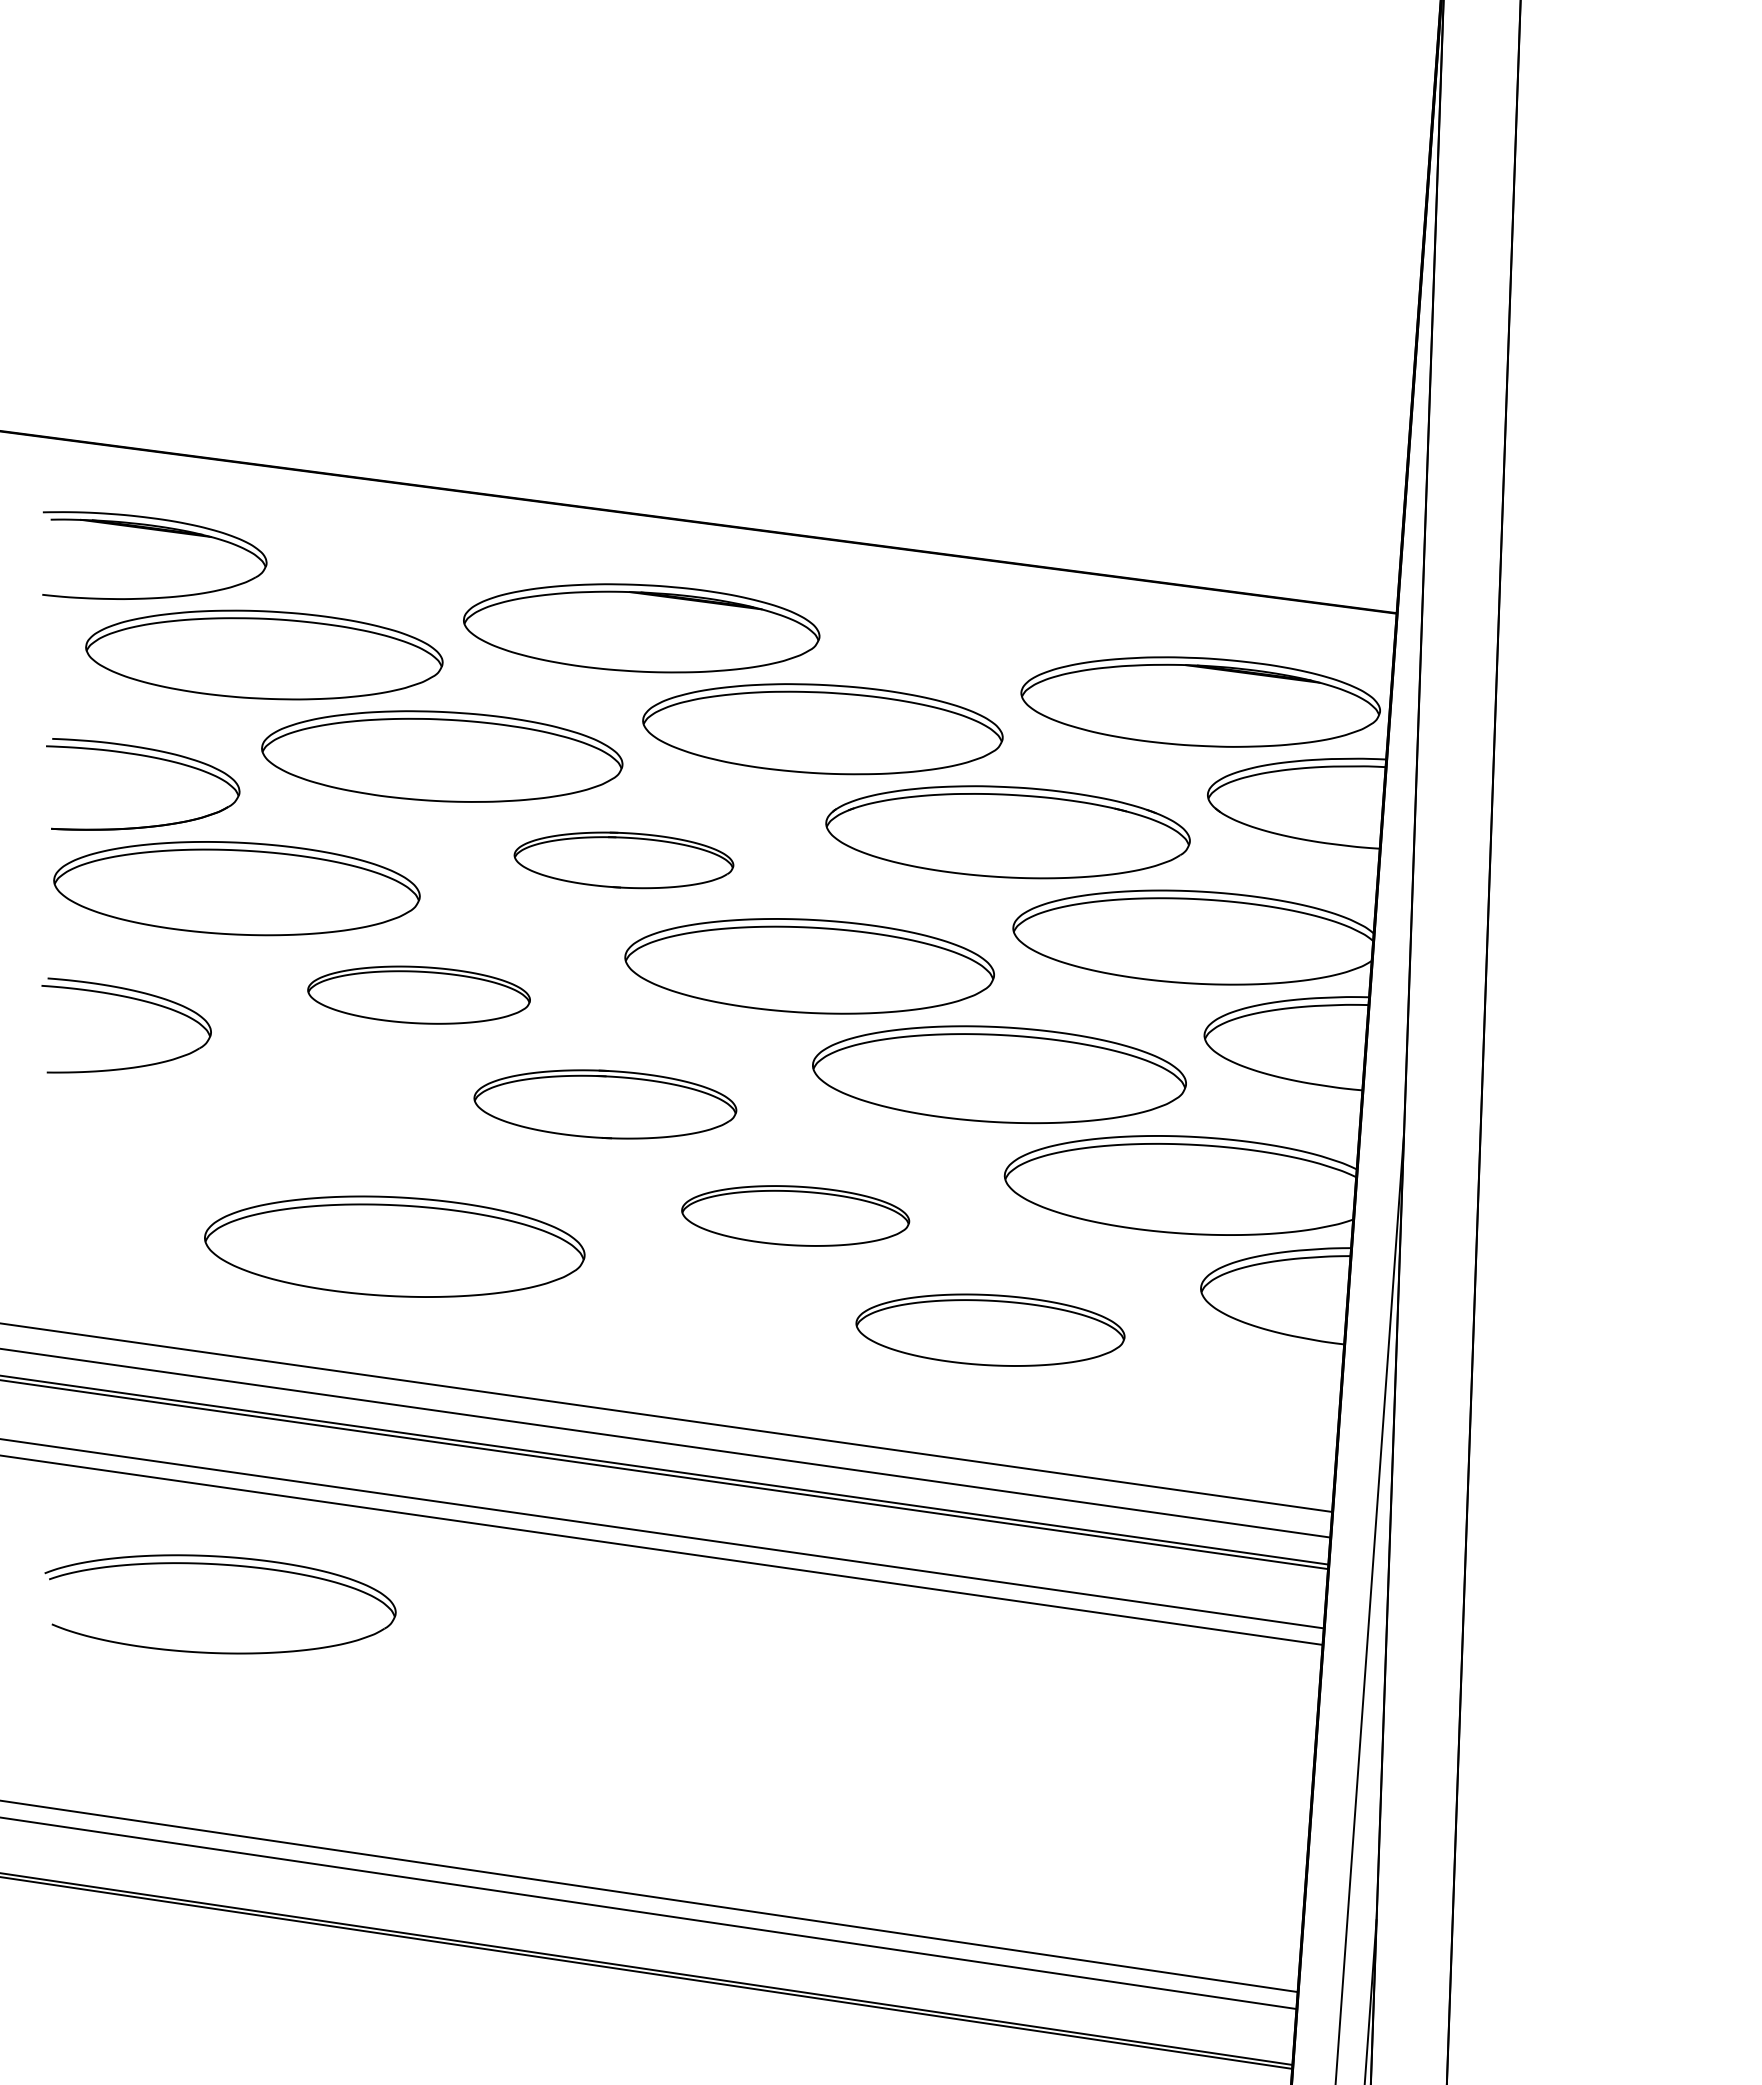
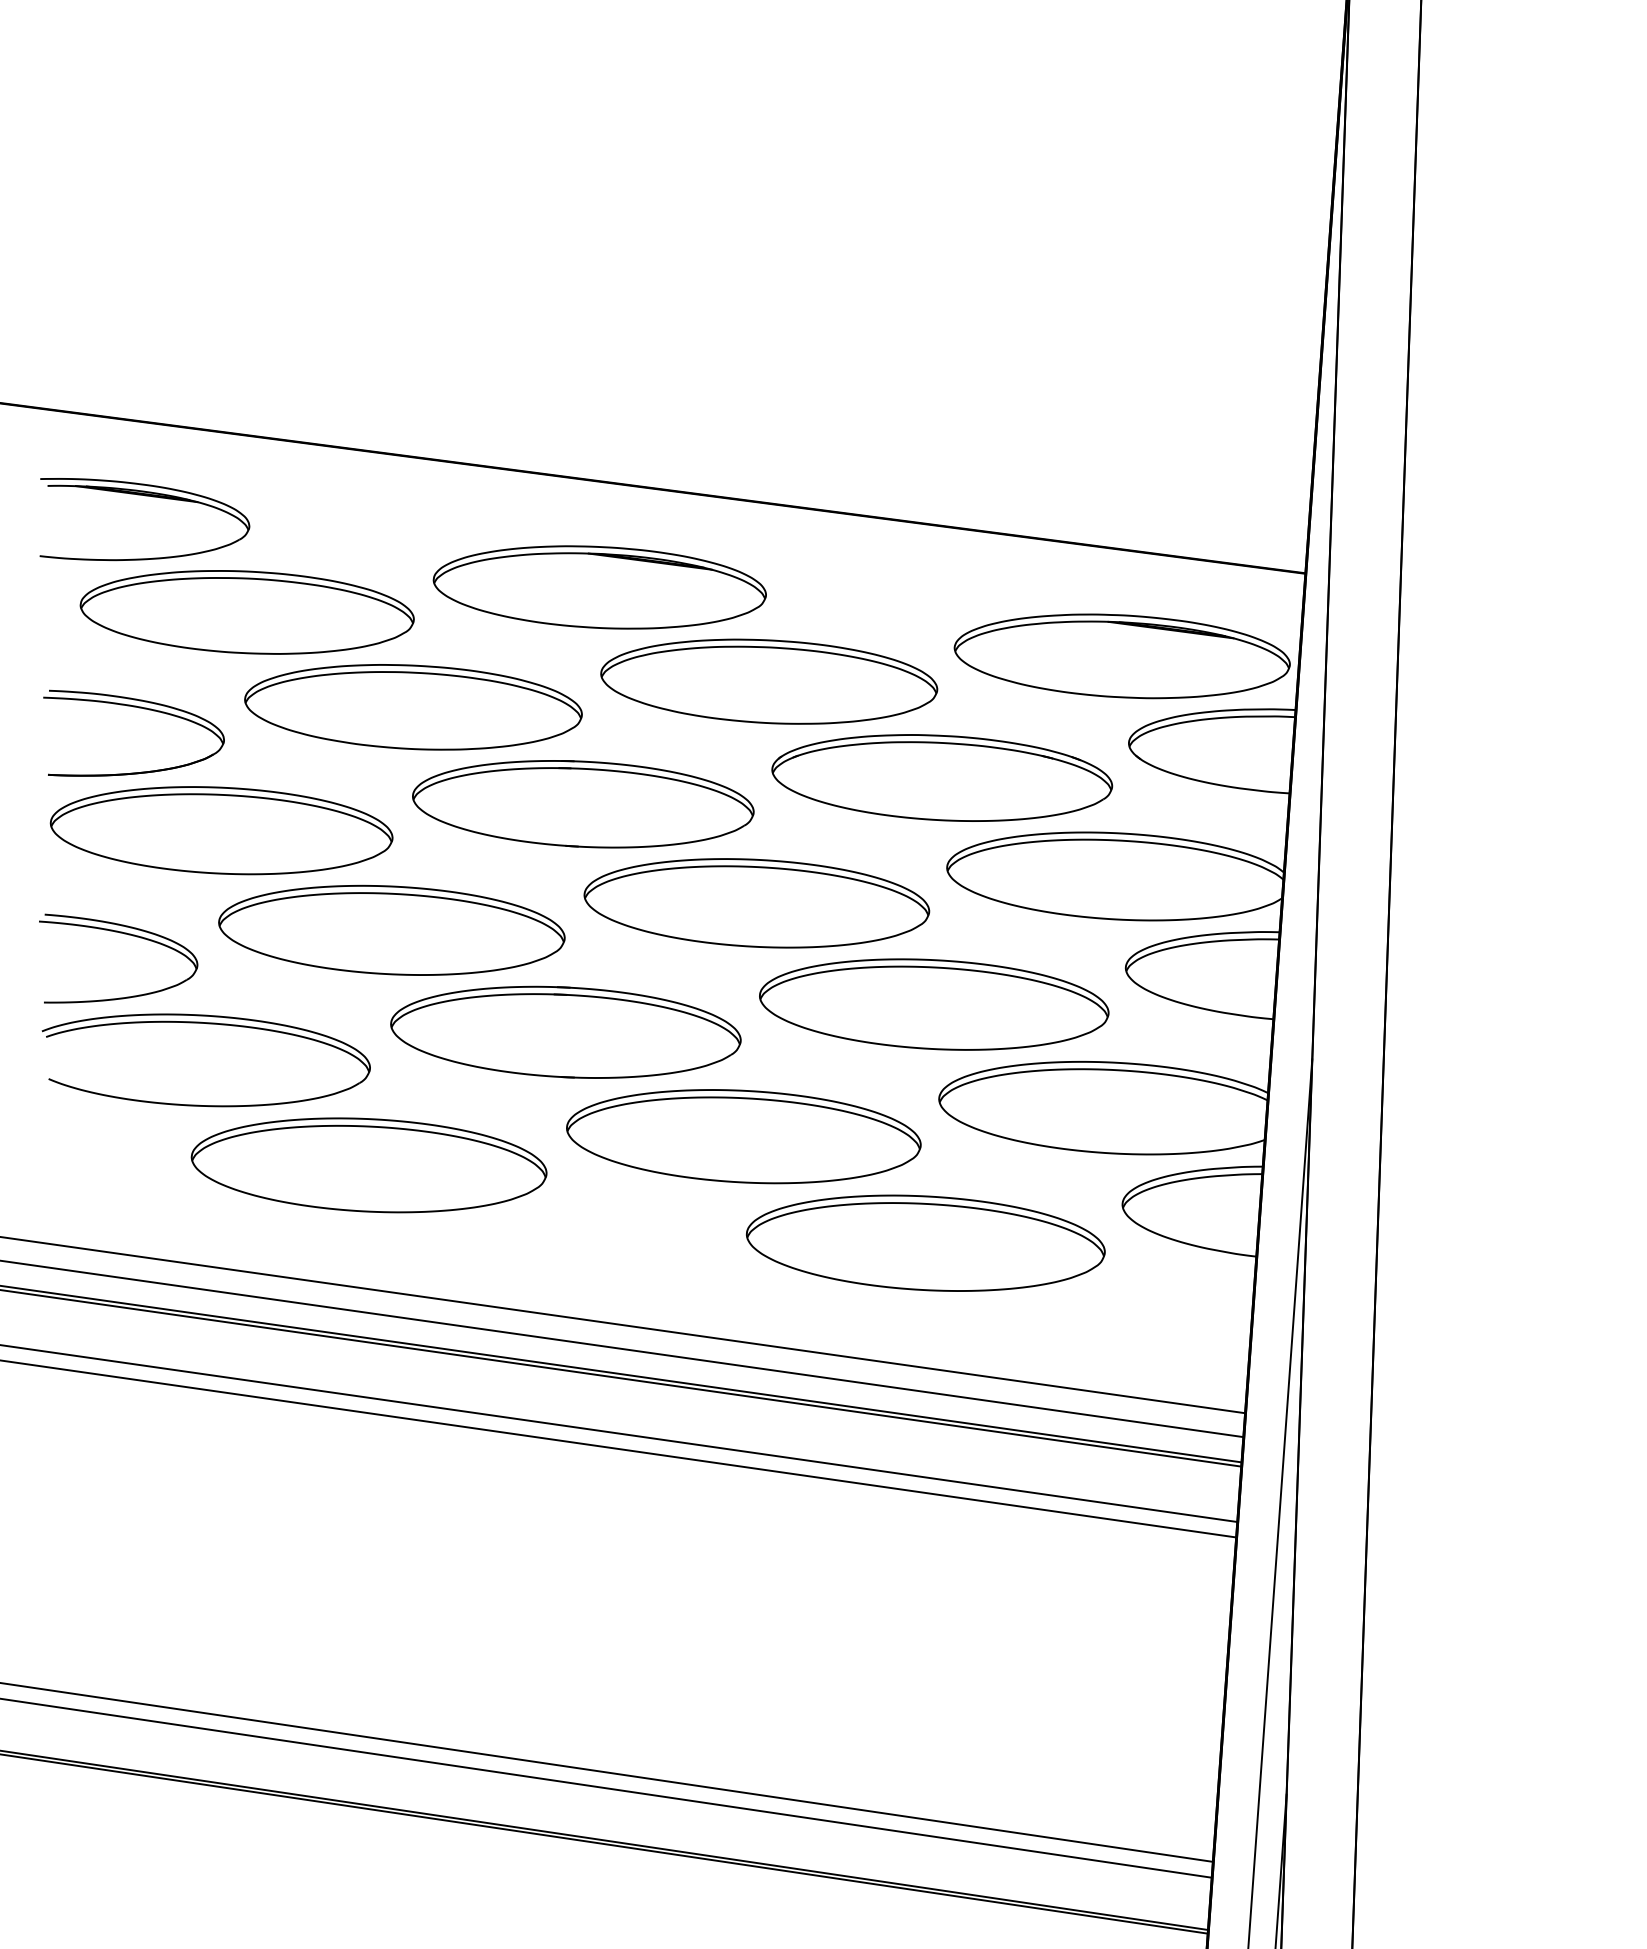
part: (623, 860) -> (582, 804), size x1.67
part: (418, 994) -> (391, 929), size x1.67
part: (605, 1104) -> (566, 1032), size x1.43
part: (795, 1215) -> (743, 1136), size x1.67
part: (990, 1330) -> (925, 1243), size x1.43
part: (220, 1565) -> (206, 1024), moved

